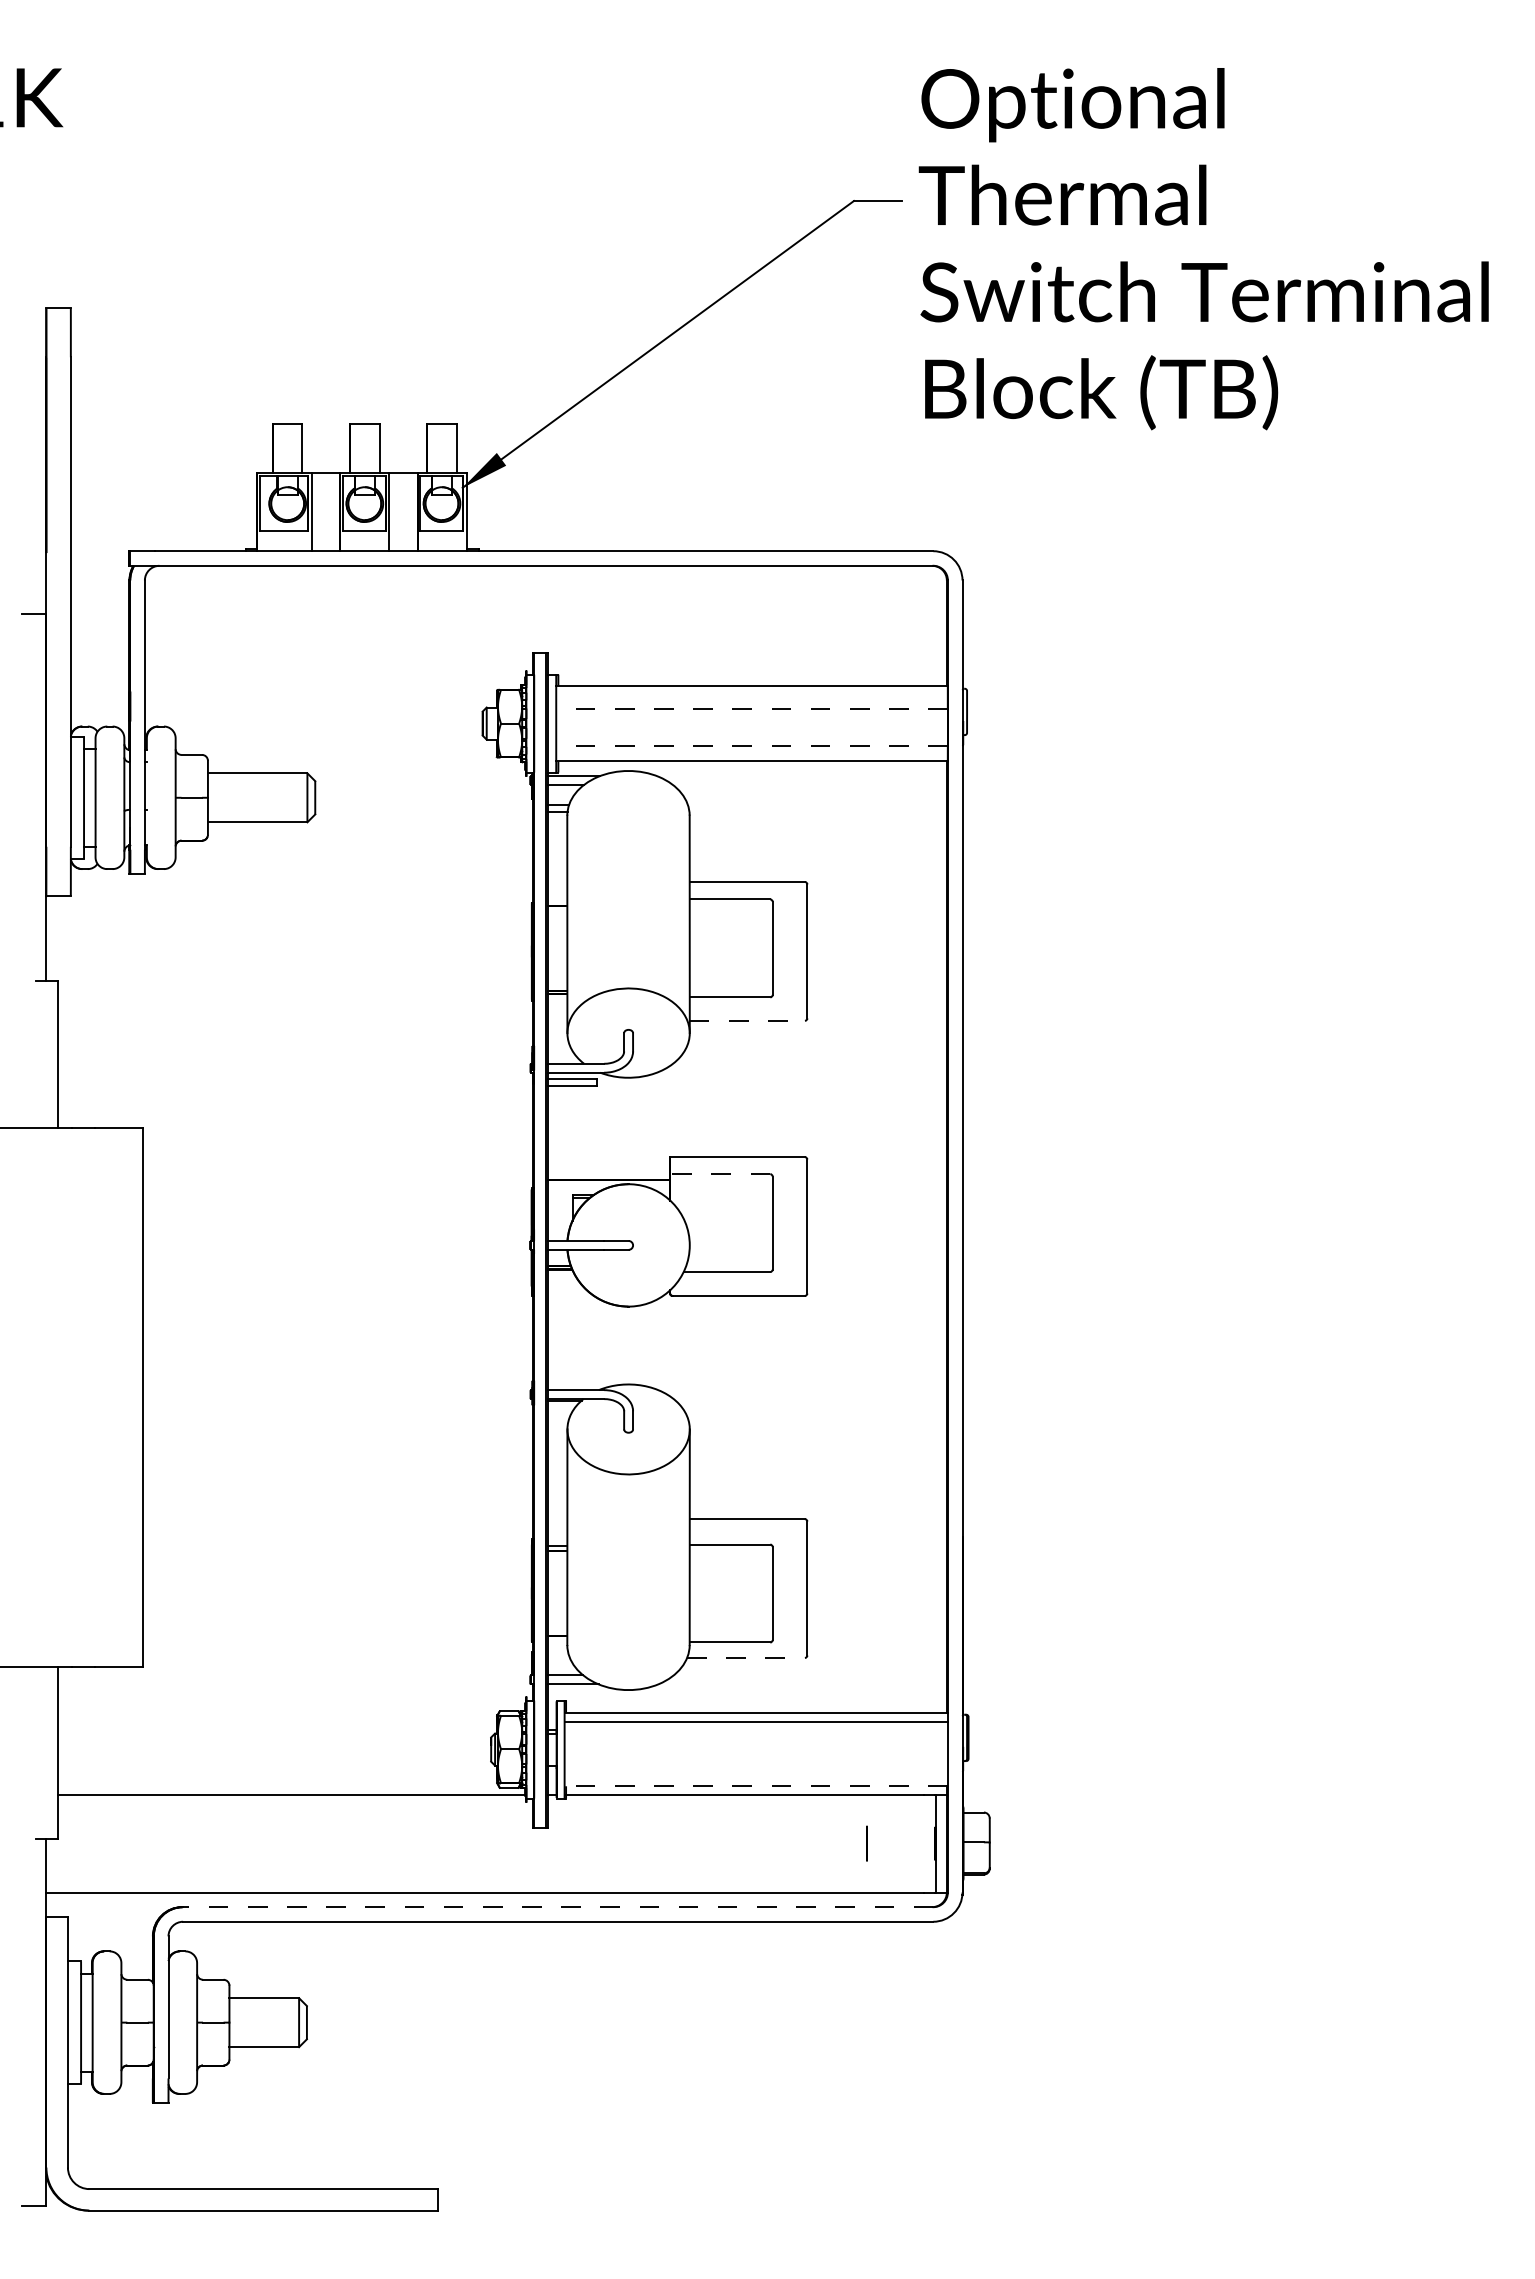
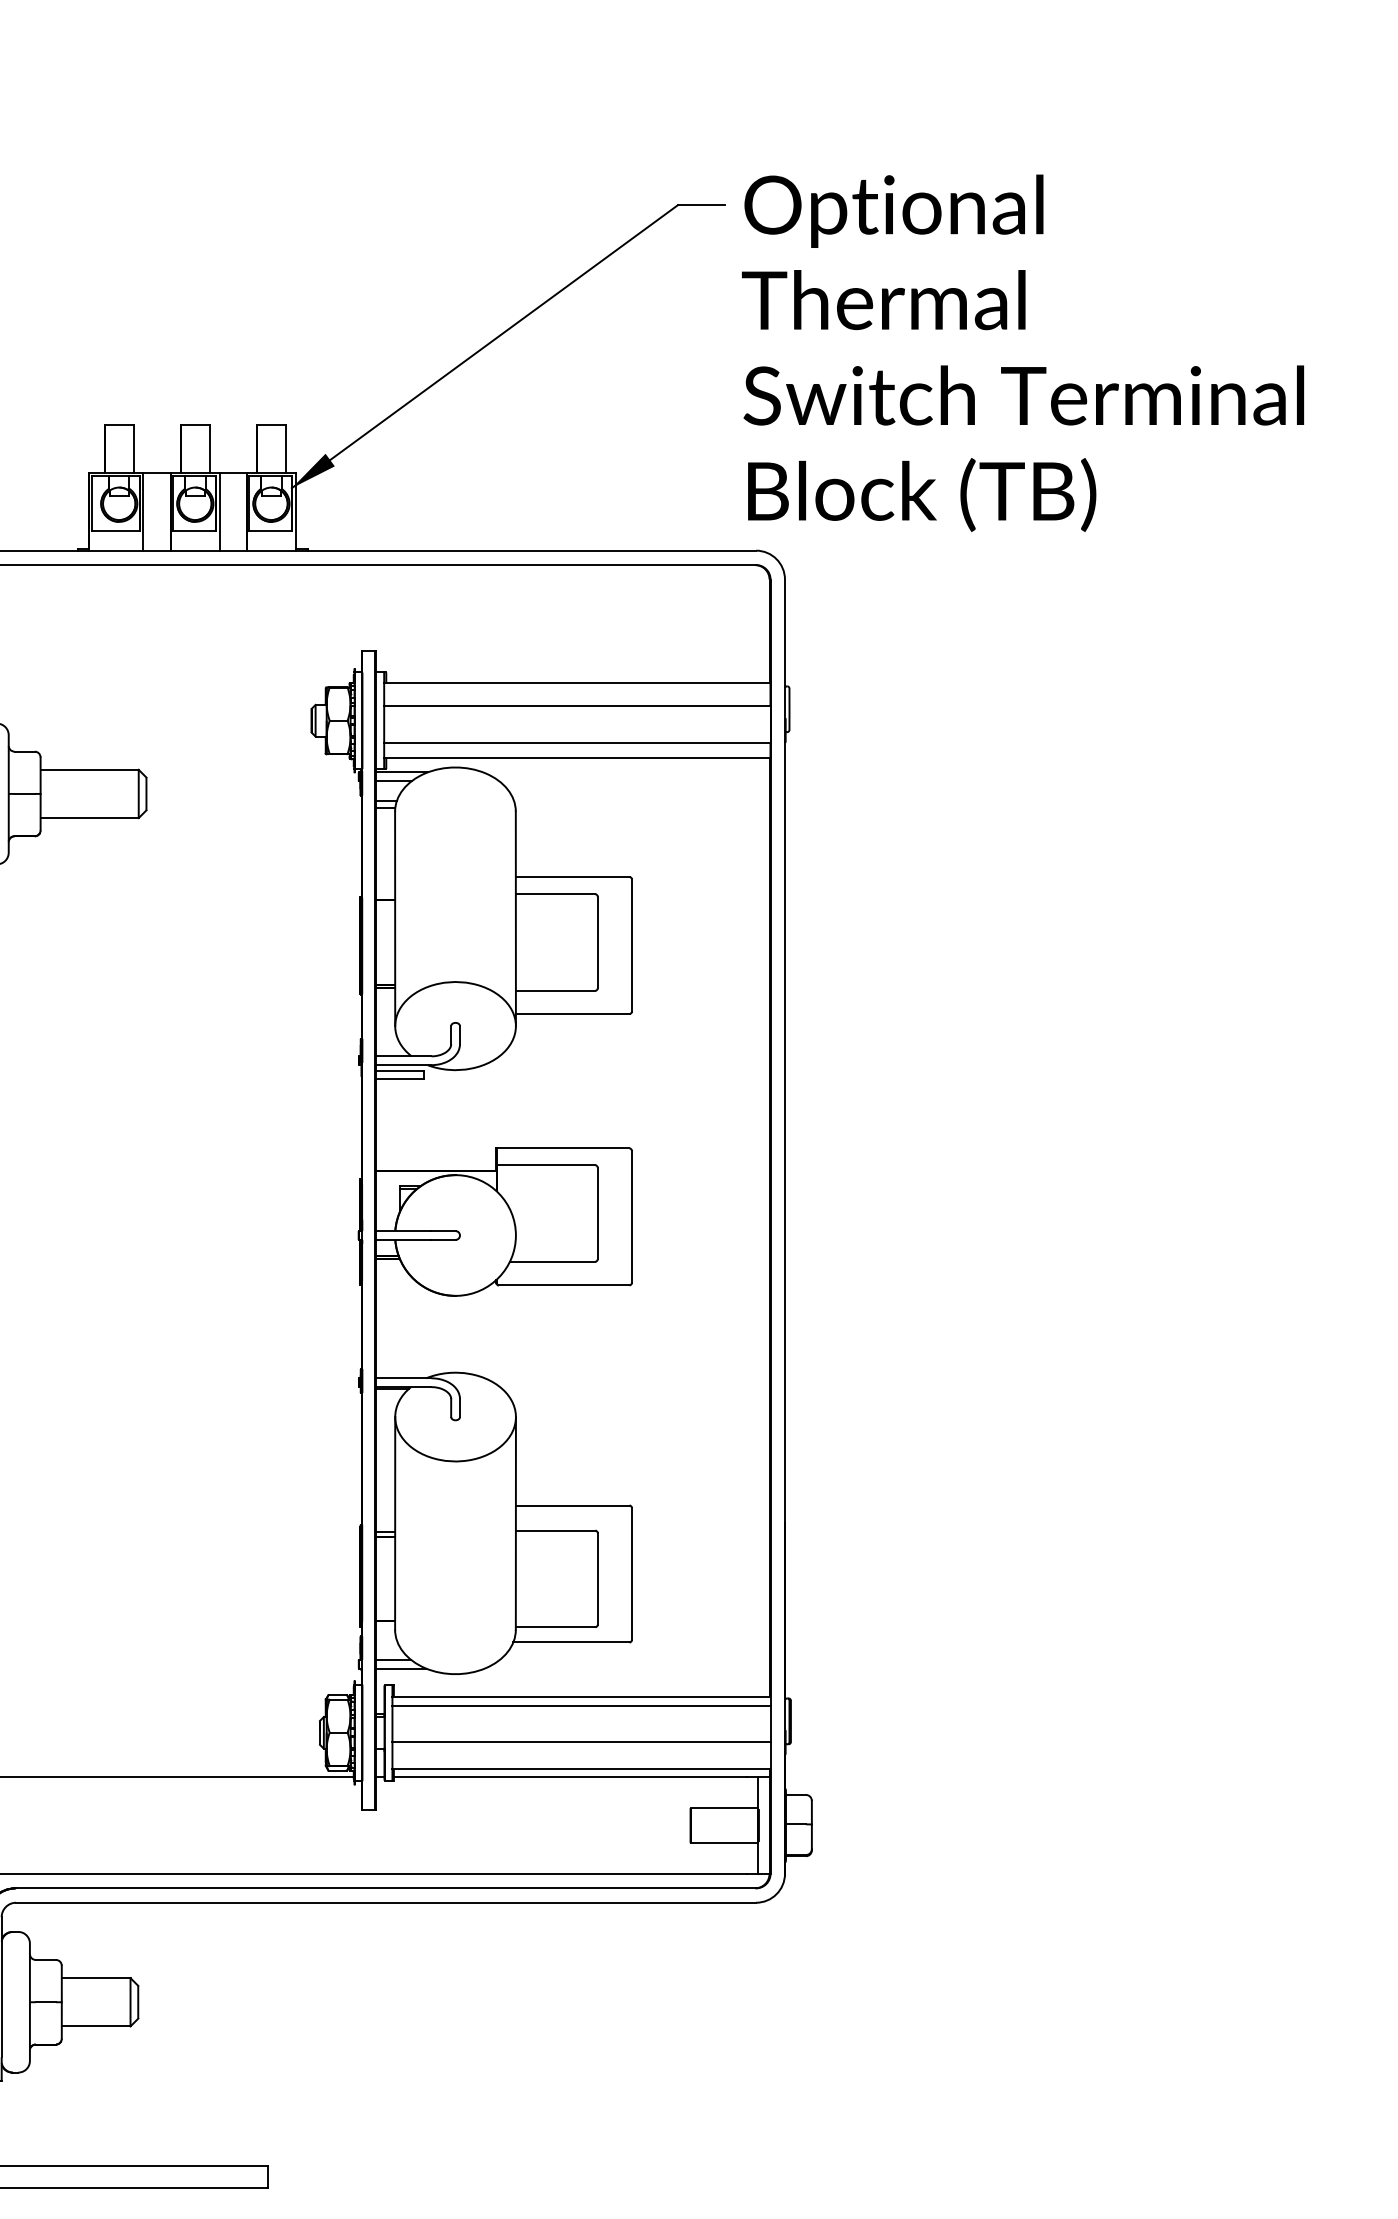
text: (1203, 249) -> (1022, 353), moved
line: (752, 708) -> (577, 705), dashed -> solid
line: (752, 746) -> (577, 743), dashed -> solid
line: (747, 1020) -> (572, 1013), dashed -> solid
line: (720, 1174) -> (546, 1165), dashed -> solid
line: (746, 1657) -> (571, 1642), dashed -> solid
line: (755, 1758) -> (580, 1741), added
line: (756, 1786) -> (581, 1769), dashed -> solid
line: (901, 1825) -> (724, 1807), added
line: (901, 1861) -> (724, 1843), added
line: (557, 1907) -> (385, 1888), dashed -> solid

